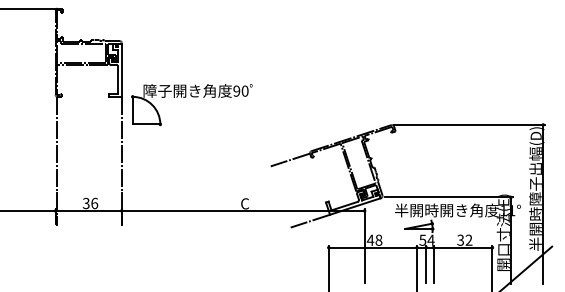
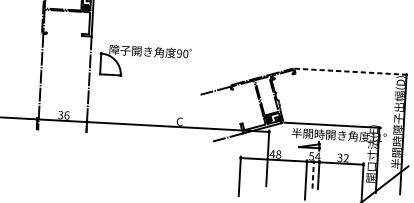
part: (192, 97) -> (146, 56), moved
line: (470, 124) -> (352, 71), solid -> dashed
line: (426, 264) -> (313, 174), solid -> dashed

